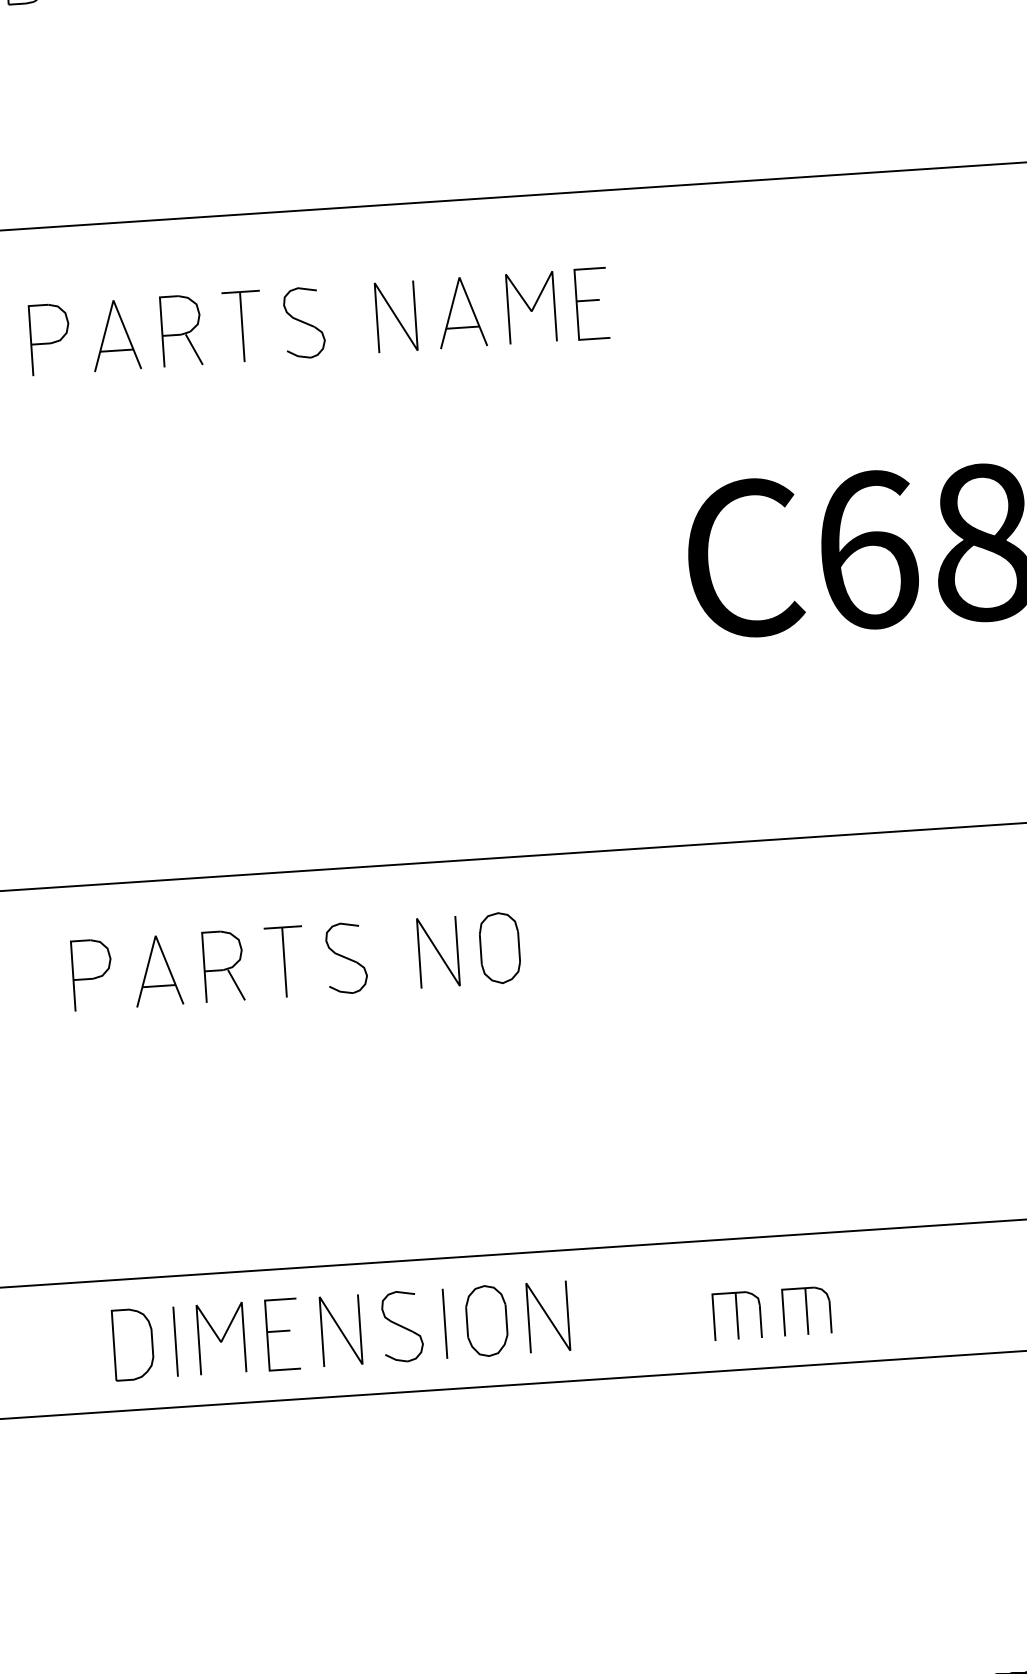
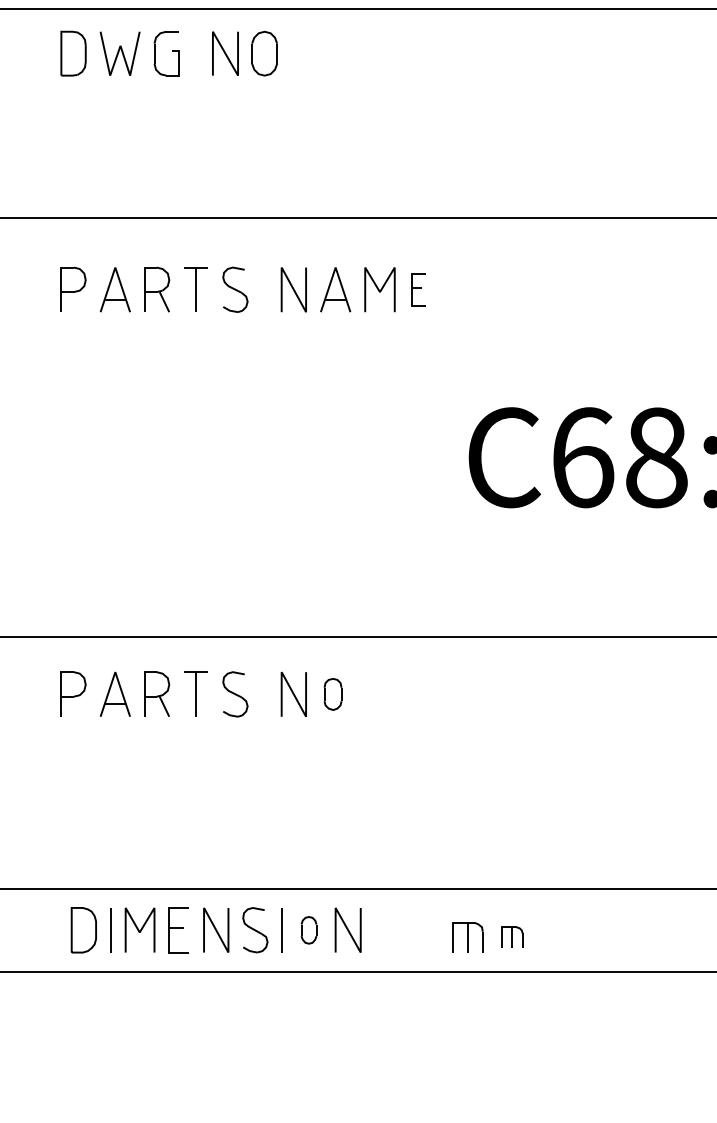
part: (591, 303) -> (418, 289), size x0.7
part: (499, 948) -> (332, 694), size x0.7
part: (807, 1311) -> (512, 937), size x0.7
part: (486, 1321) -> (308, 930), size x0.6

